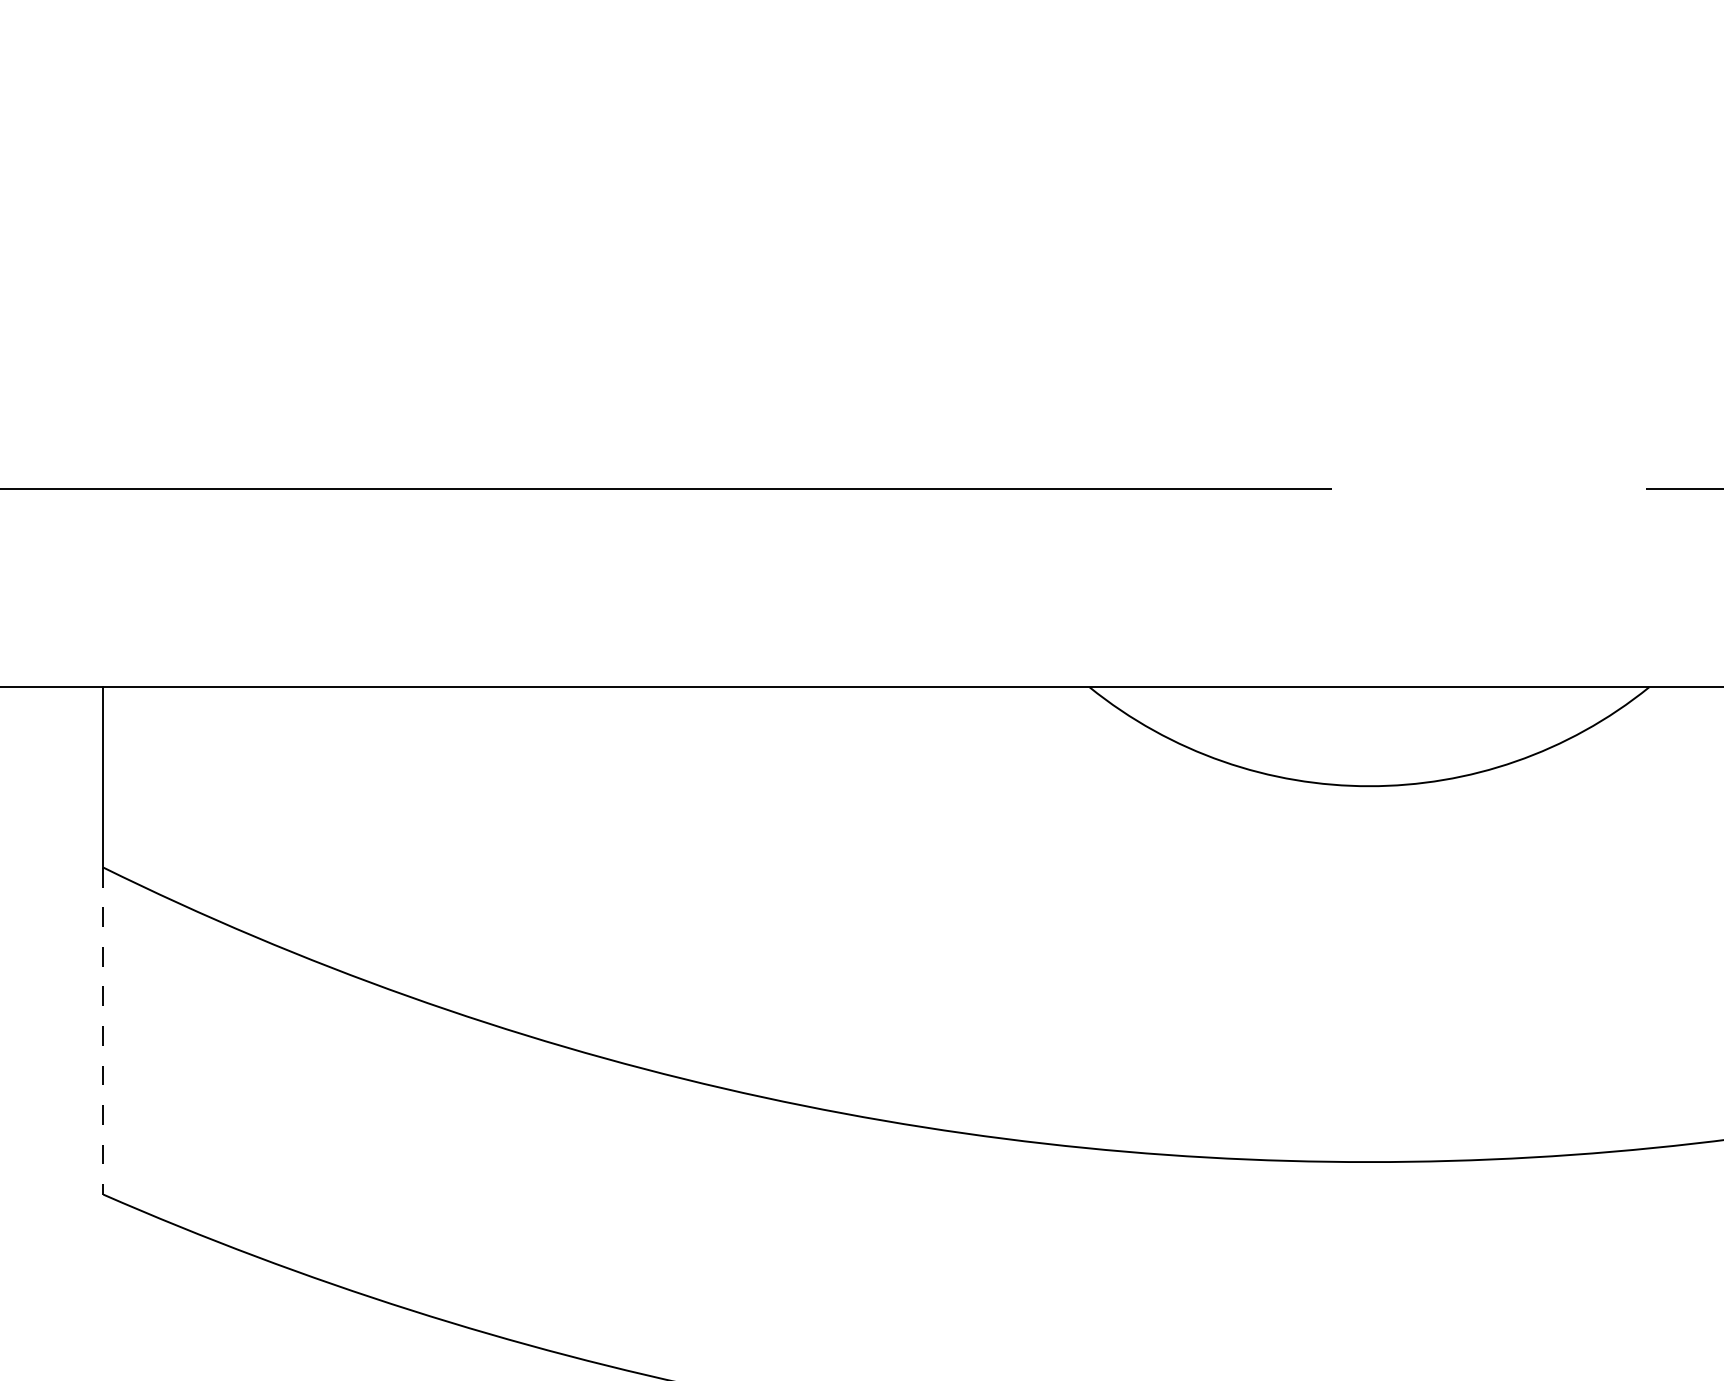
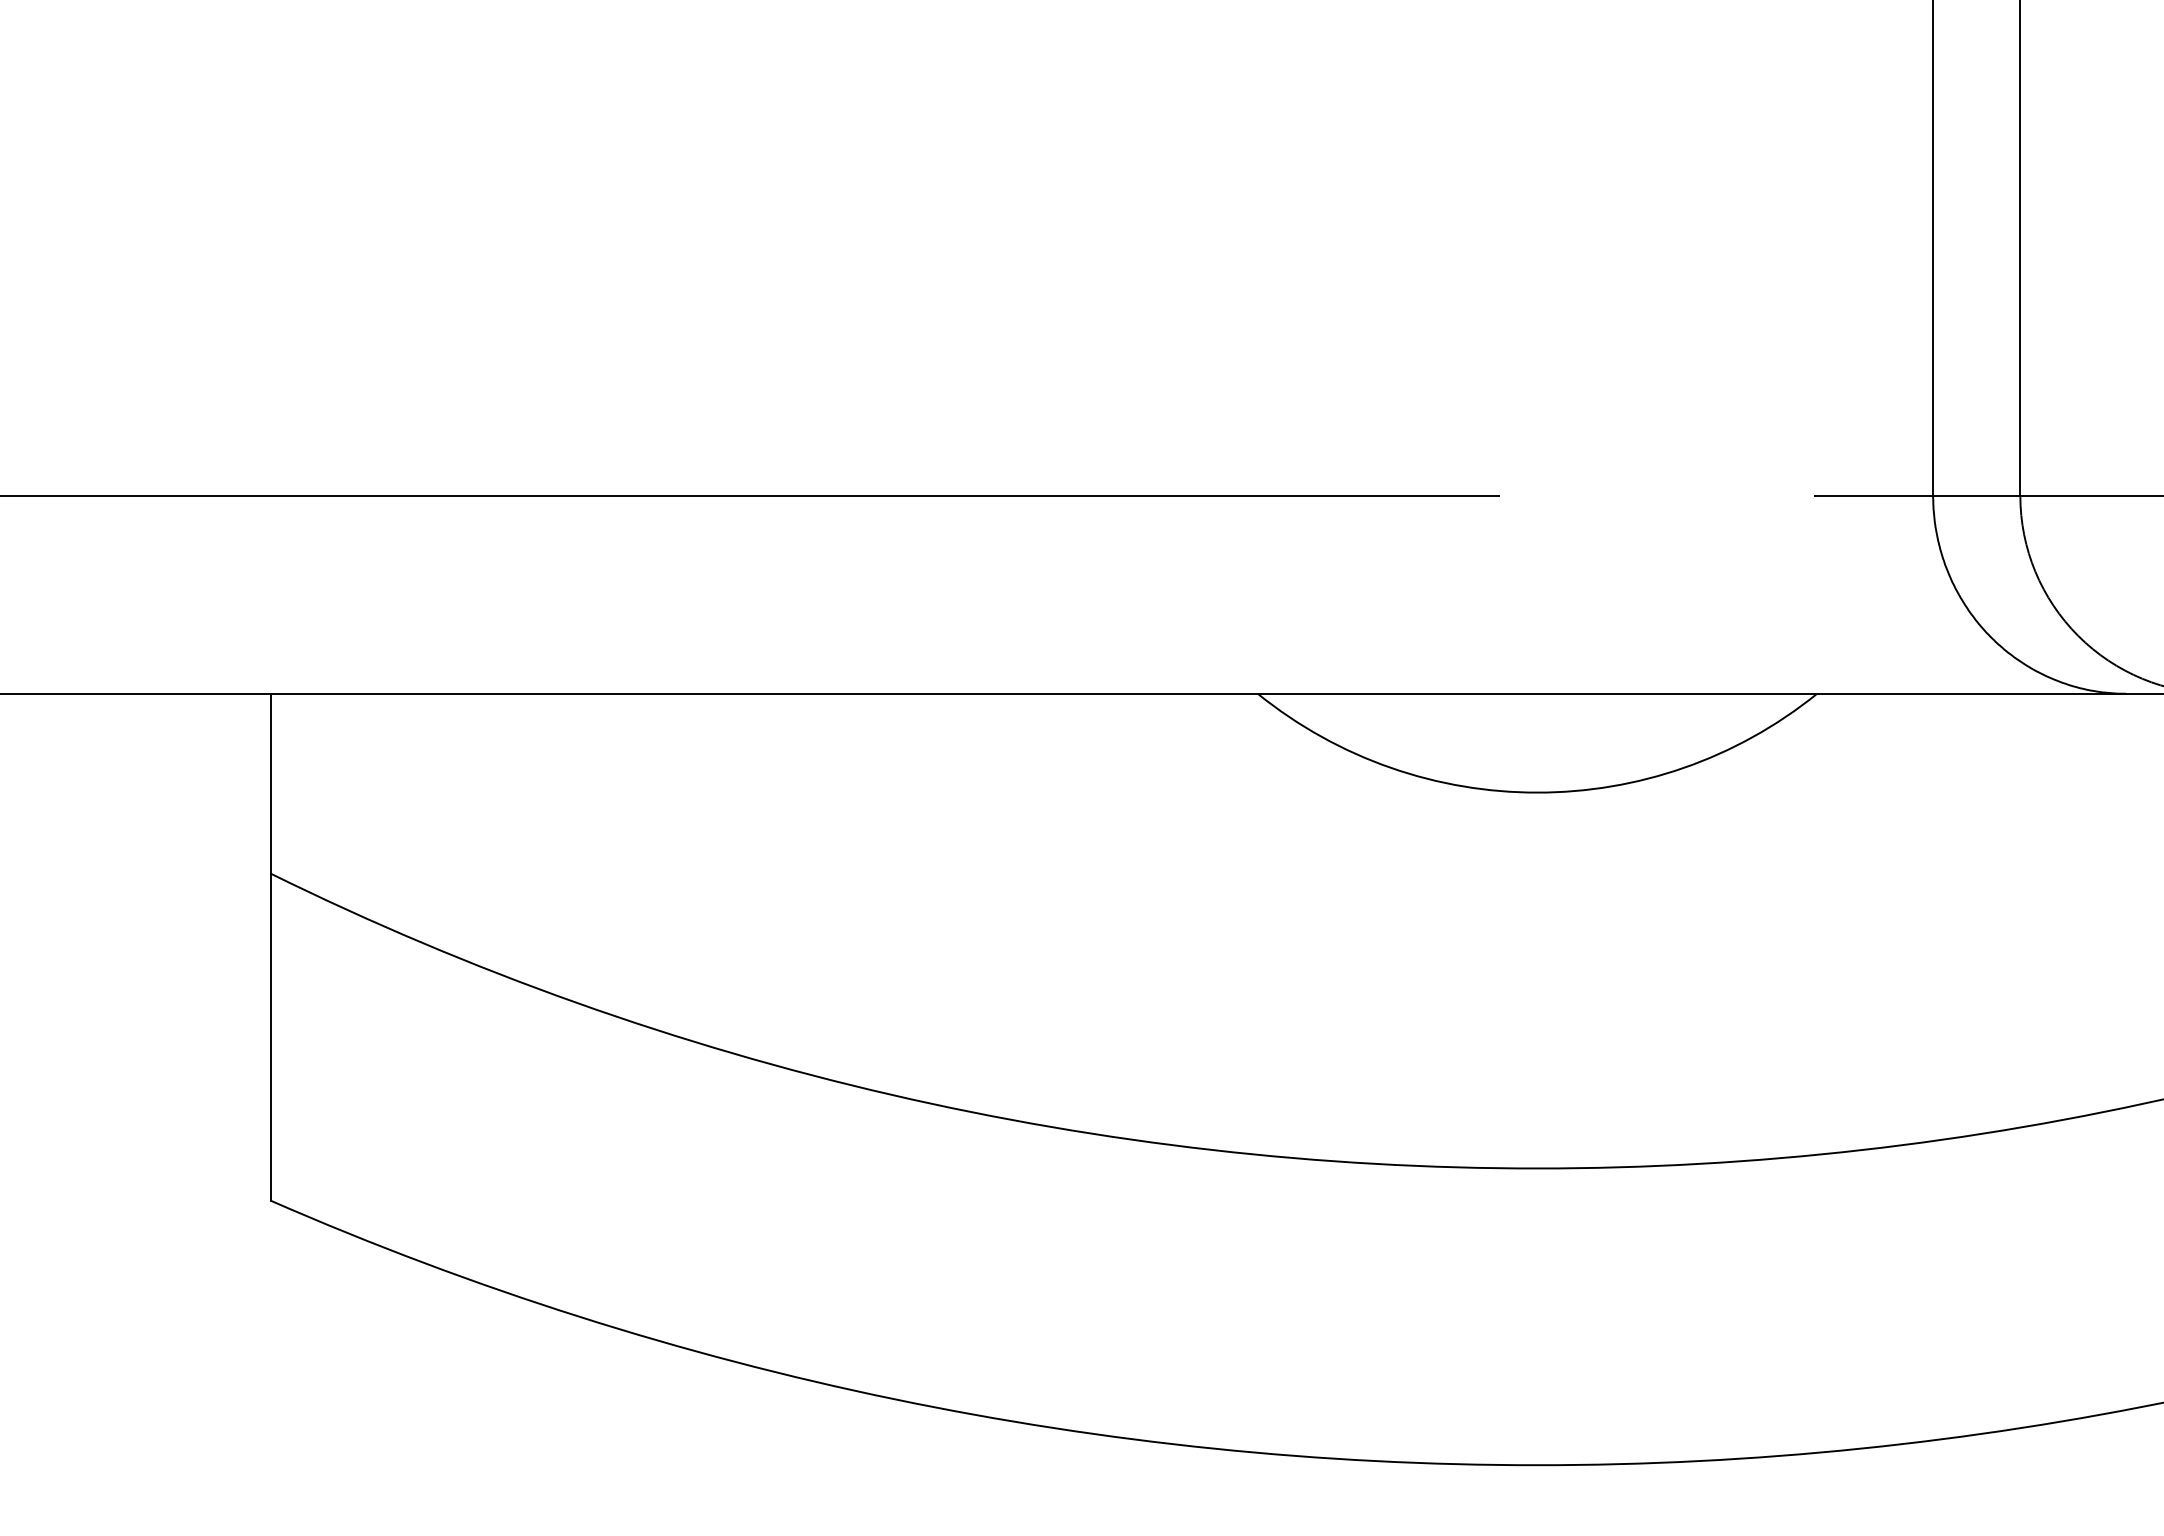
line: (103, 1032) -> (271, 1038), dashed -> solid

